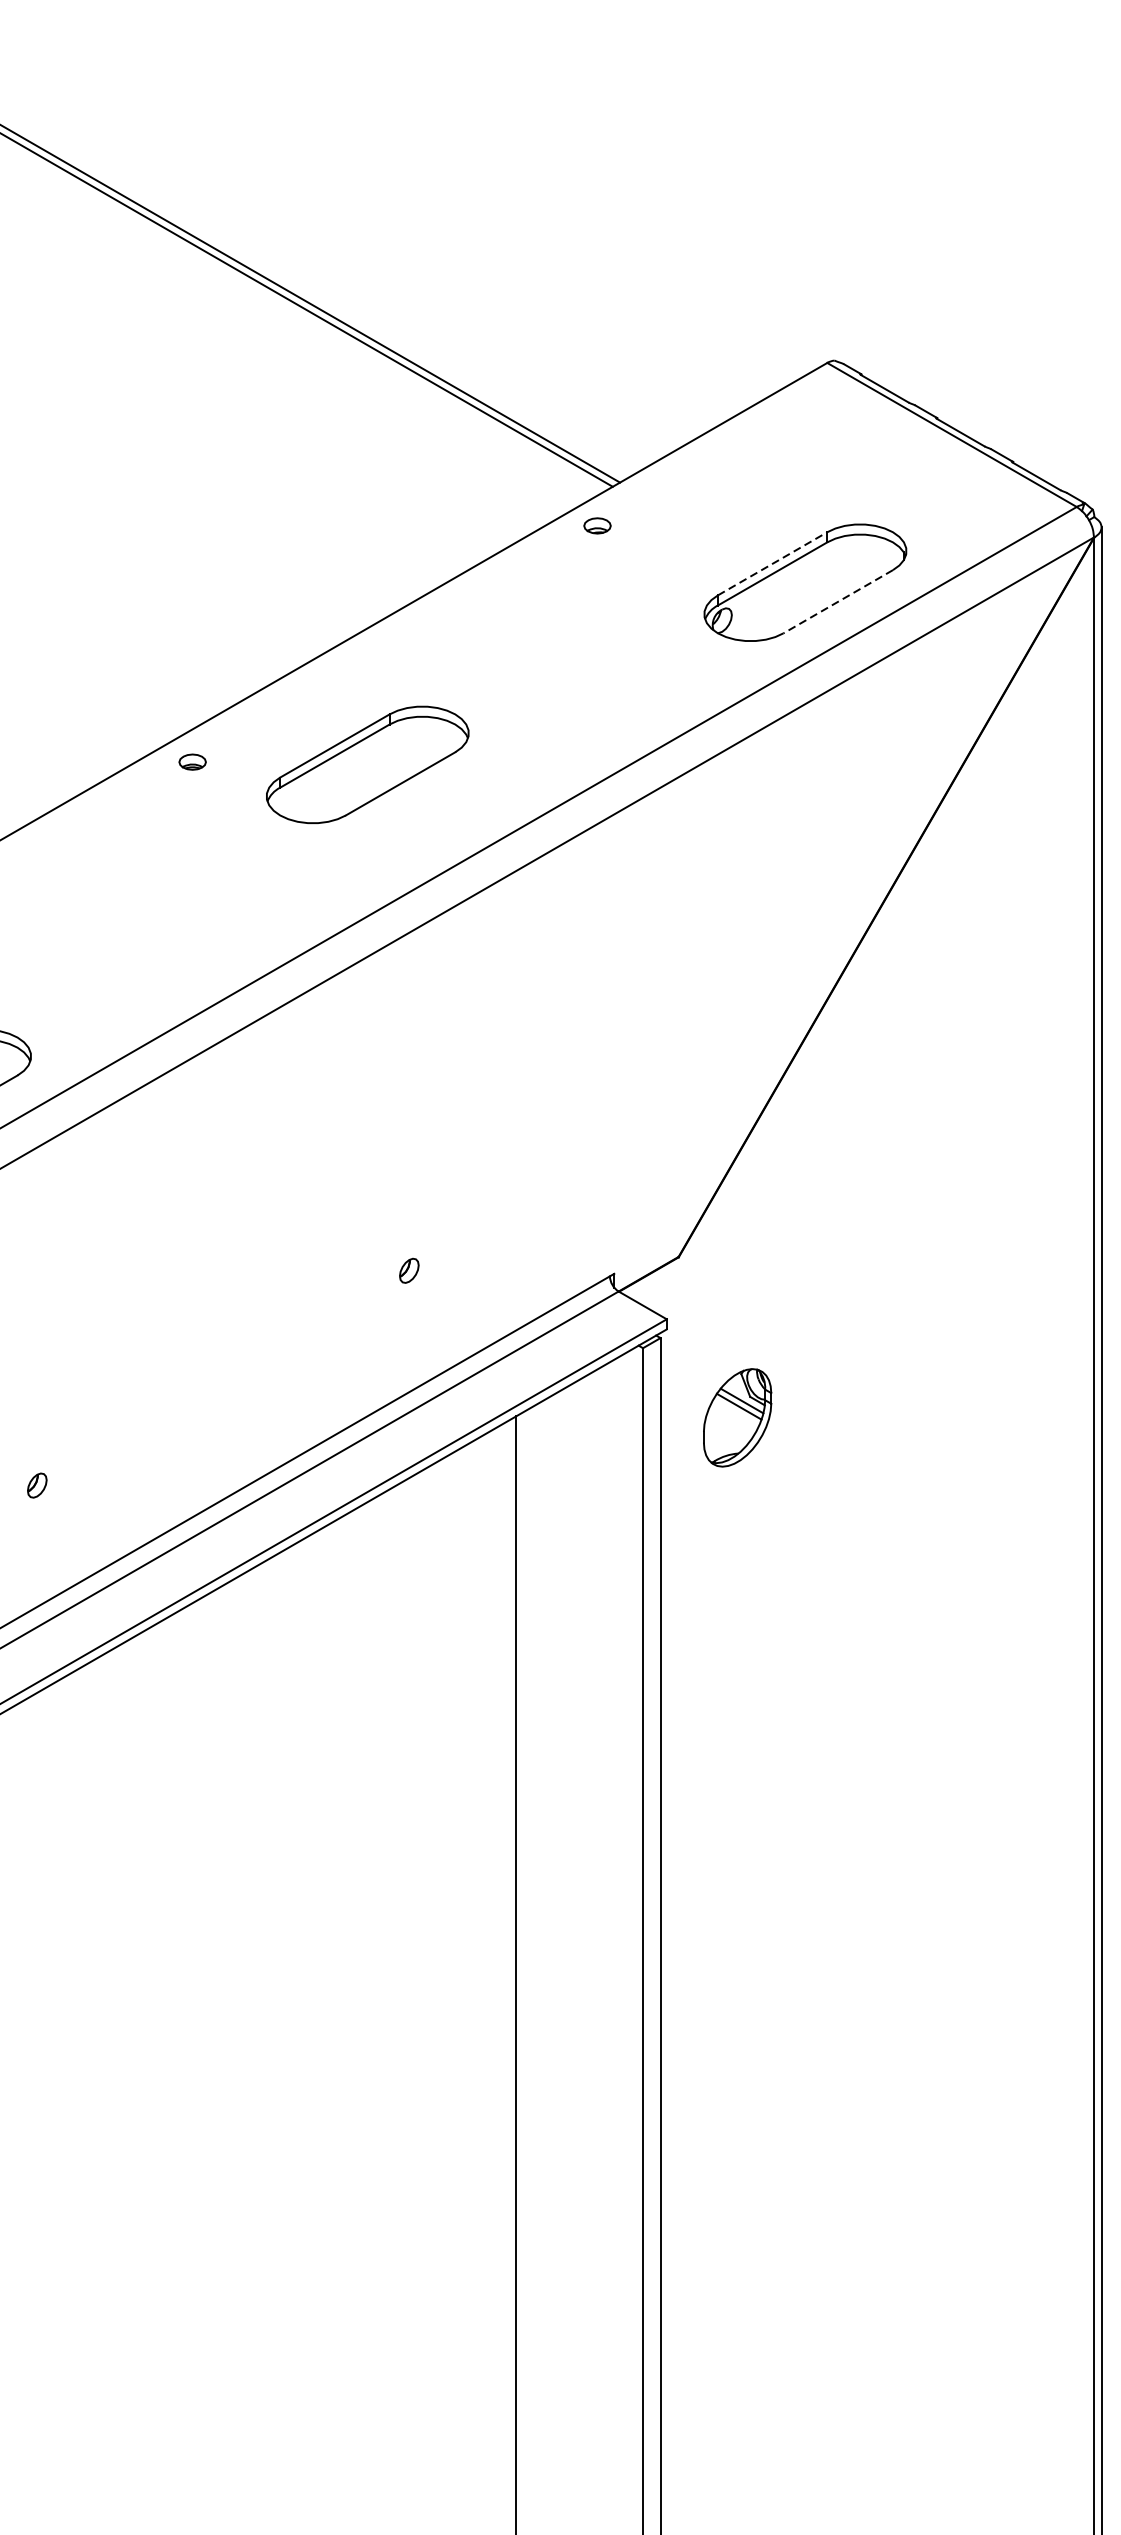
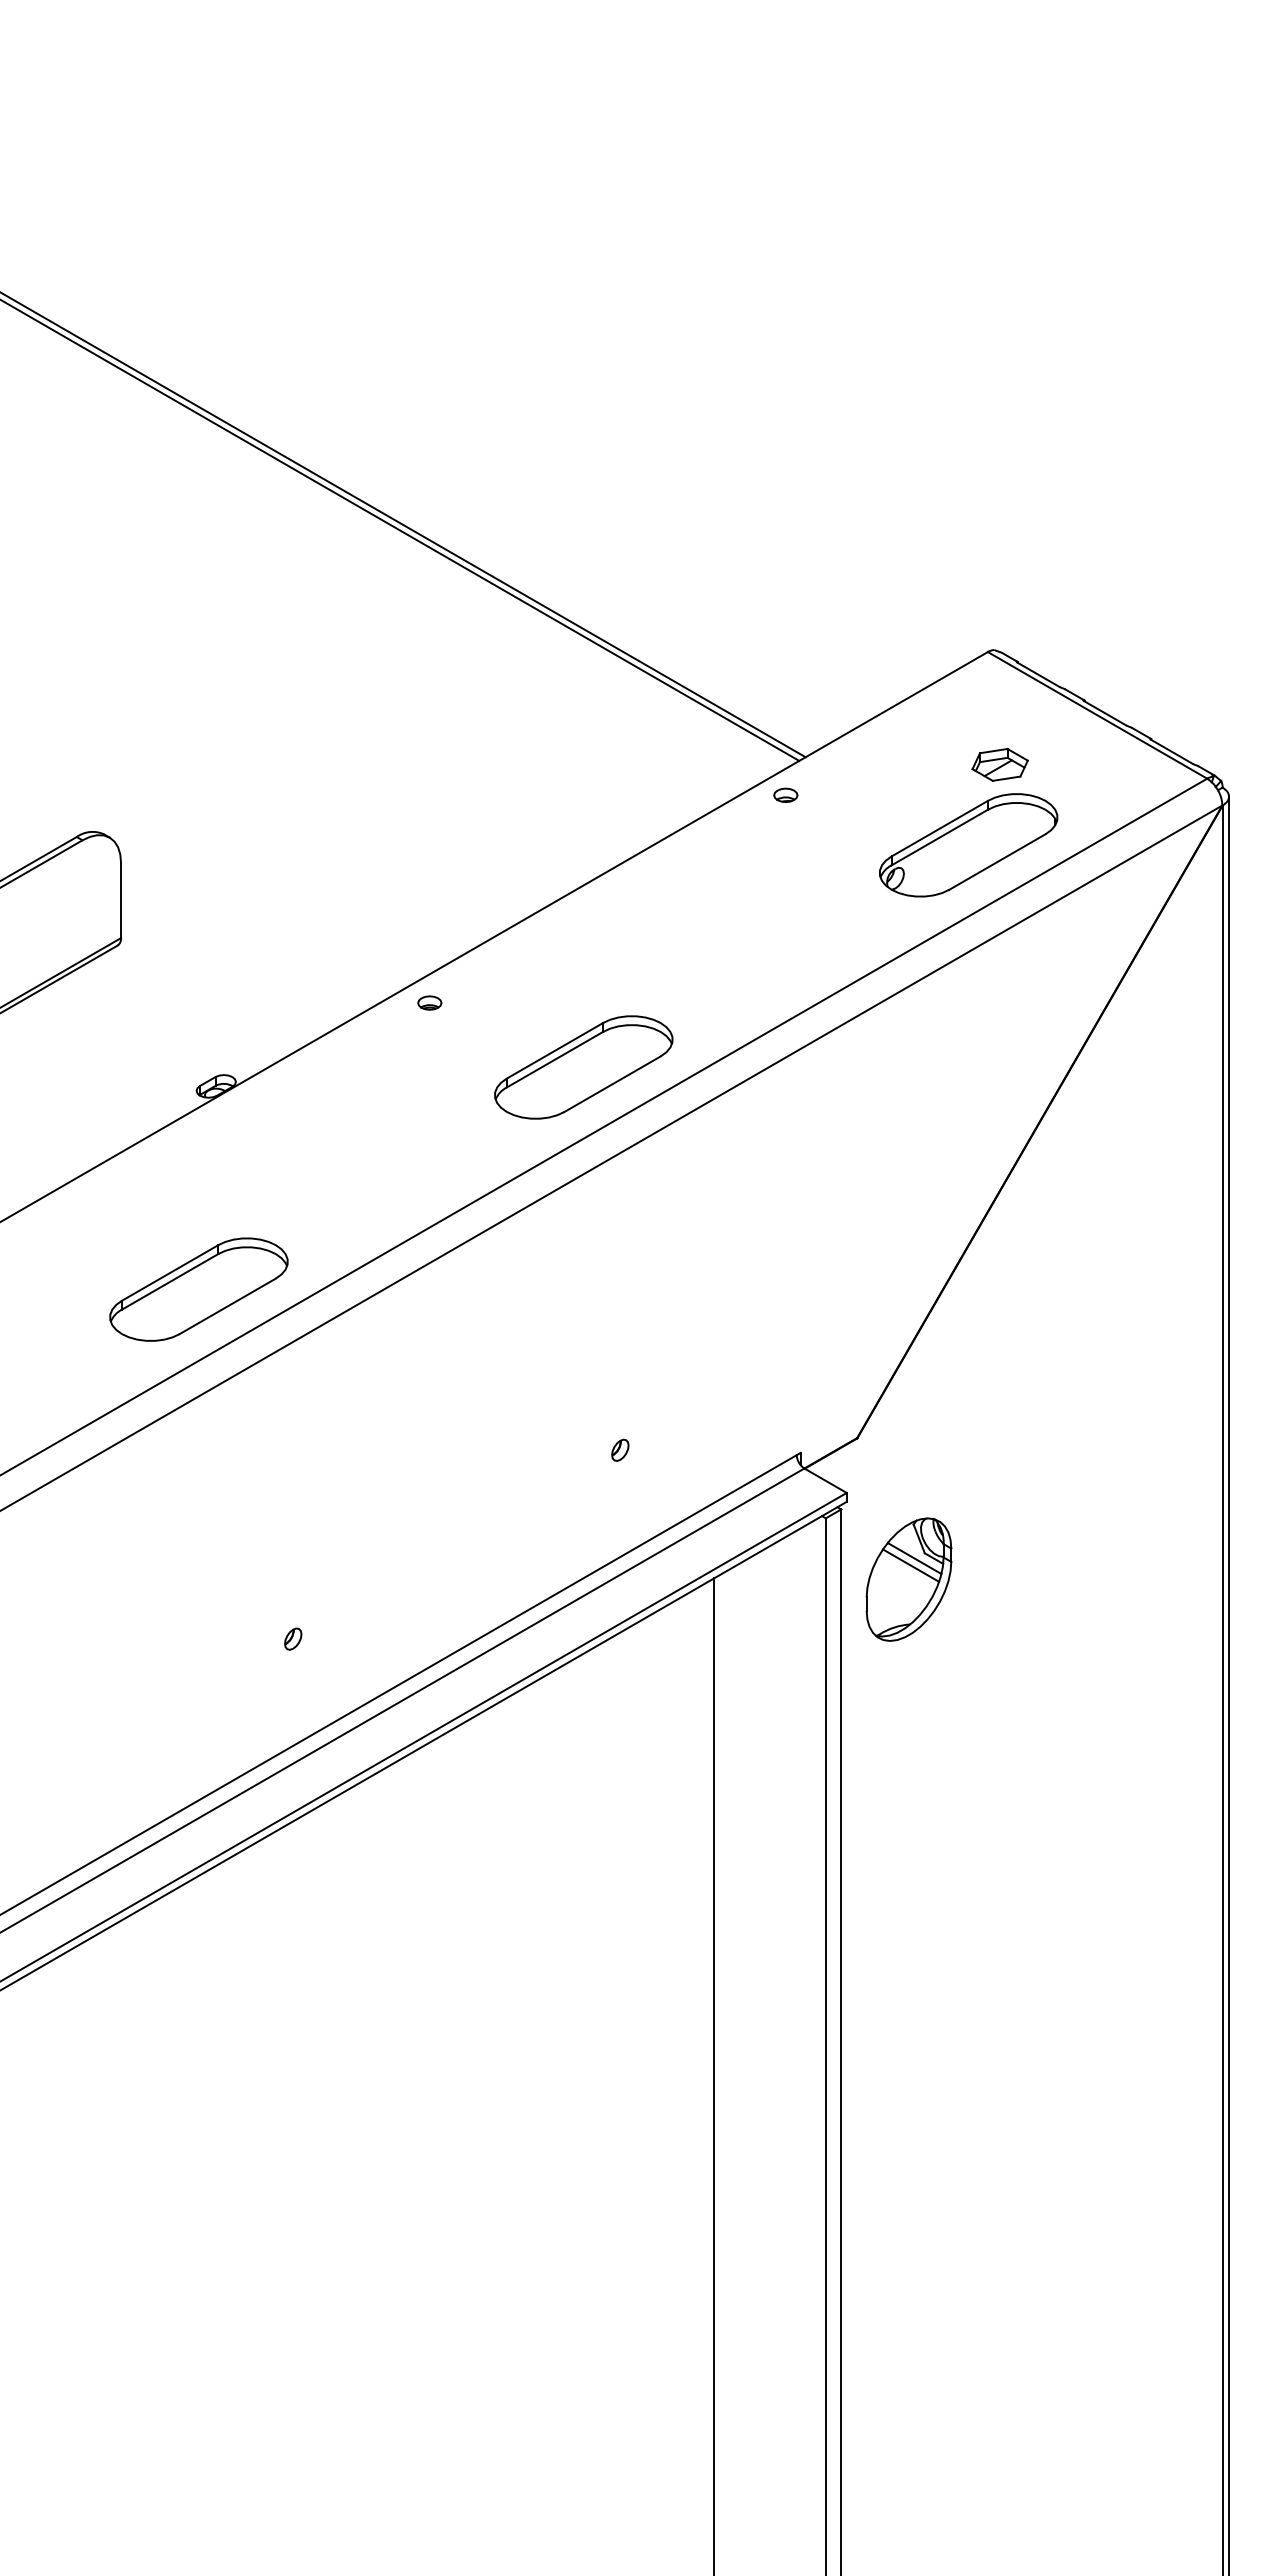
part: (840, 490) -> (999, 764), added
line: (772, 563) -> (939, 828), dashed -> solid
line: (838, 602) -> (997, 862), dashed -> solid
part: (367, 764) -> (583, 1067), moved
part: (737, 1417) -> (908, 1579), size x1.43

